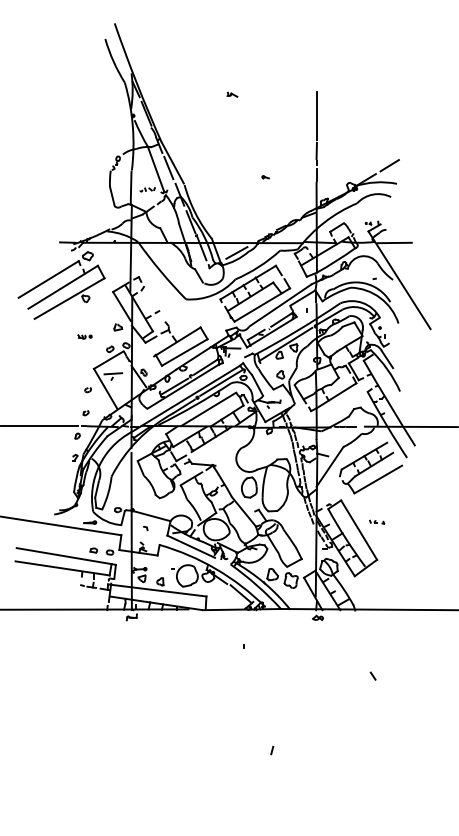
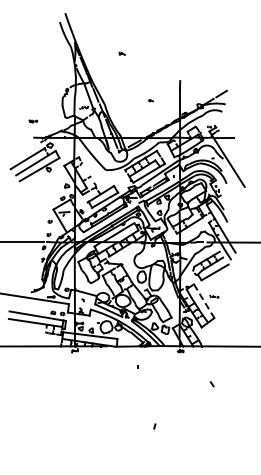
part: (231, 94) -> (121, 53), moved
line: (317, 115) -> (180, 65), removed
part: (85, 337) -> (33, 121), moved
line: (359, 530) -> (204, 301), solid -> dashed

